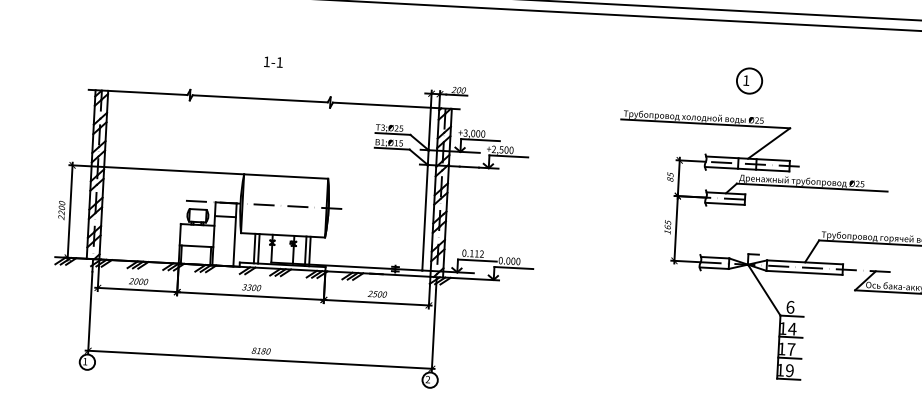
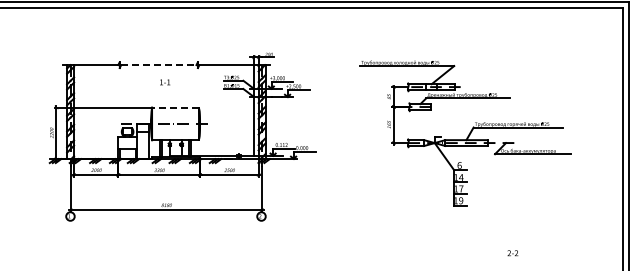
text: (274, 62) -> (165, 82), moved
part: (749, 80) -> (430, 40), removed
line: (259, 99) -> (158, 65), solid -> dashed
line: (286, 176) -> (175, 107), solid -> dashed

